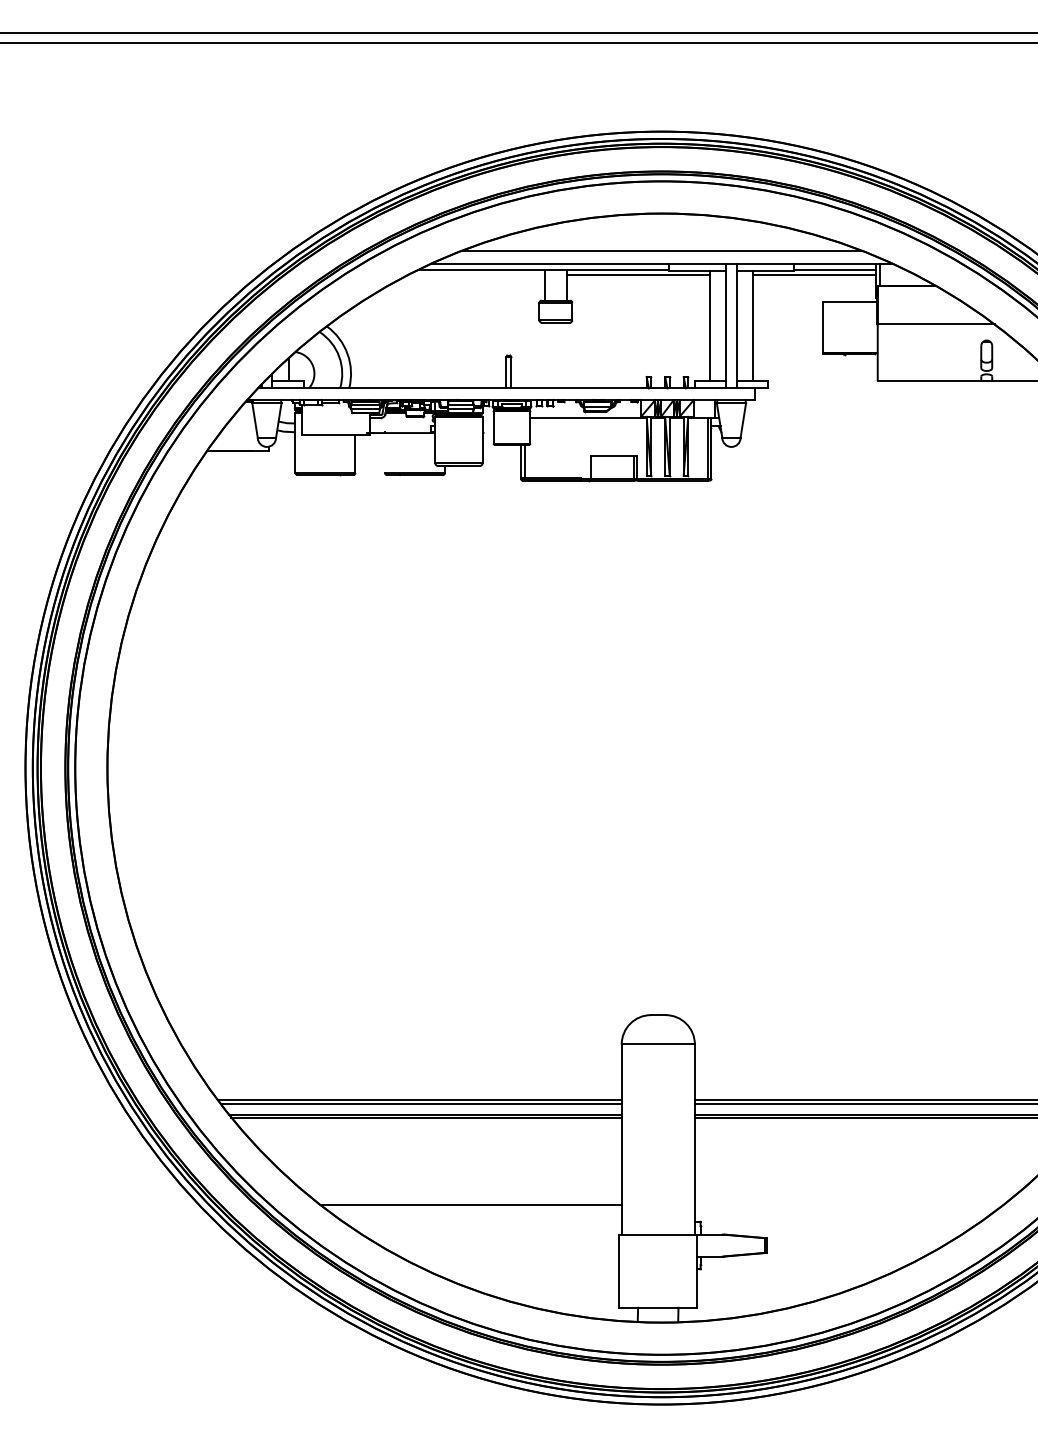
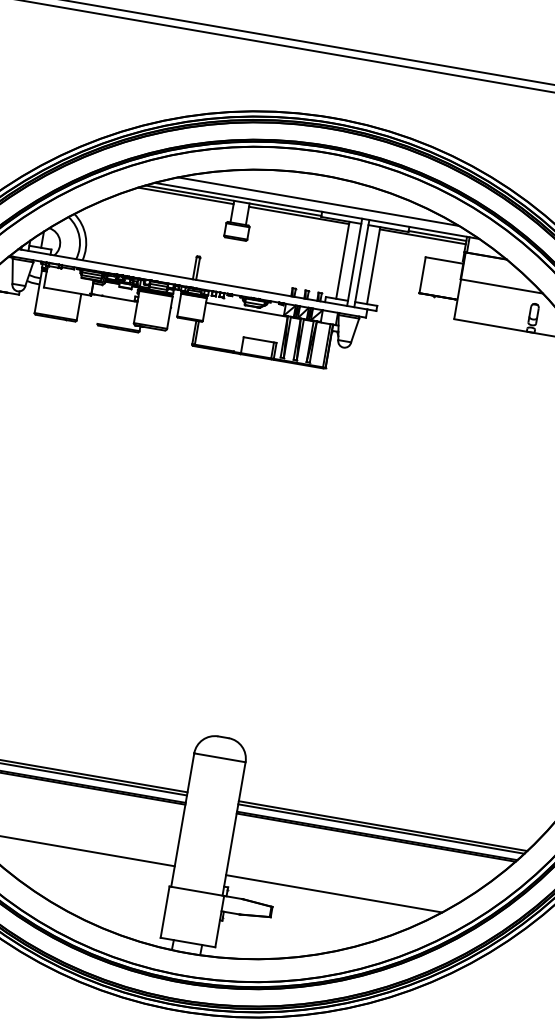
line: (476, 274) -> (185, 195), added
line: (848, 1205) -> (333, 893), added

